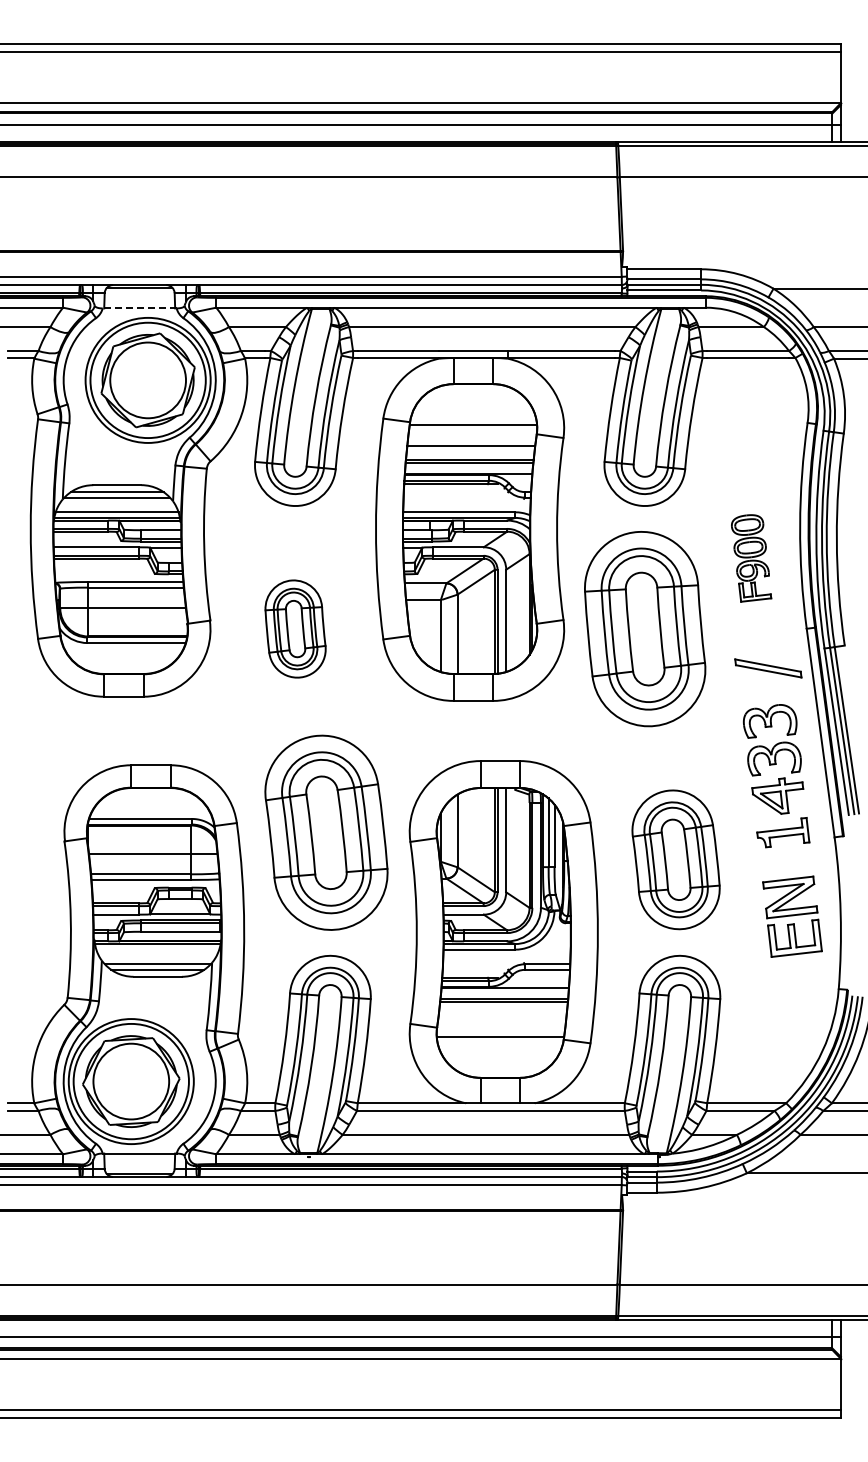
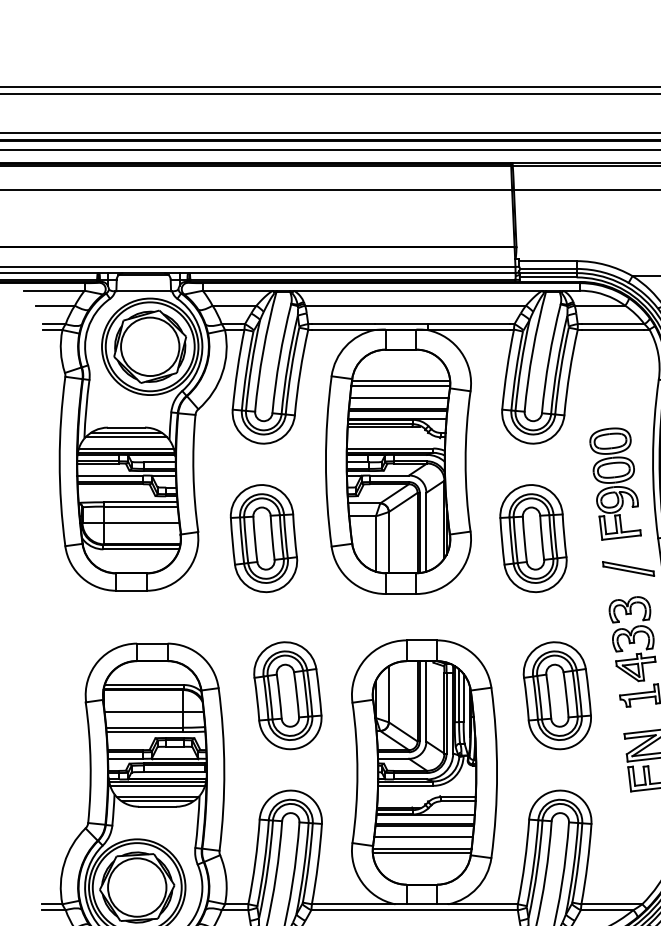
line: (139, 308) -> (143, 291), dashed -> solid
line: (473, 430) -> (401, 385), added
part: (751, 558) -> (615, 484), size x1.67
part: (295, 628) -> (263, 538), size x1.43
part: (644, 628) -> (533, 538), size x0.71
part: (326, 832) -> (287, 695), size x0.71
part: (675, 859) -> (556, 695), moved
line: (157, 949) -> (157, 785), added
line: (502, 1015) -> (423, 836), added
line: (500, 1031) -> (421, 848), added

